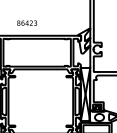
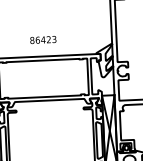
text: (27, 22) -> (43, 39), moved

